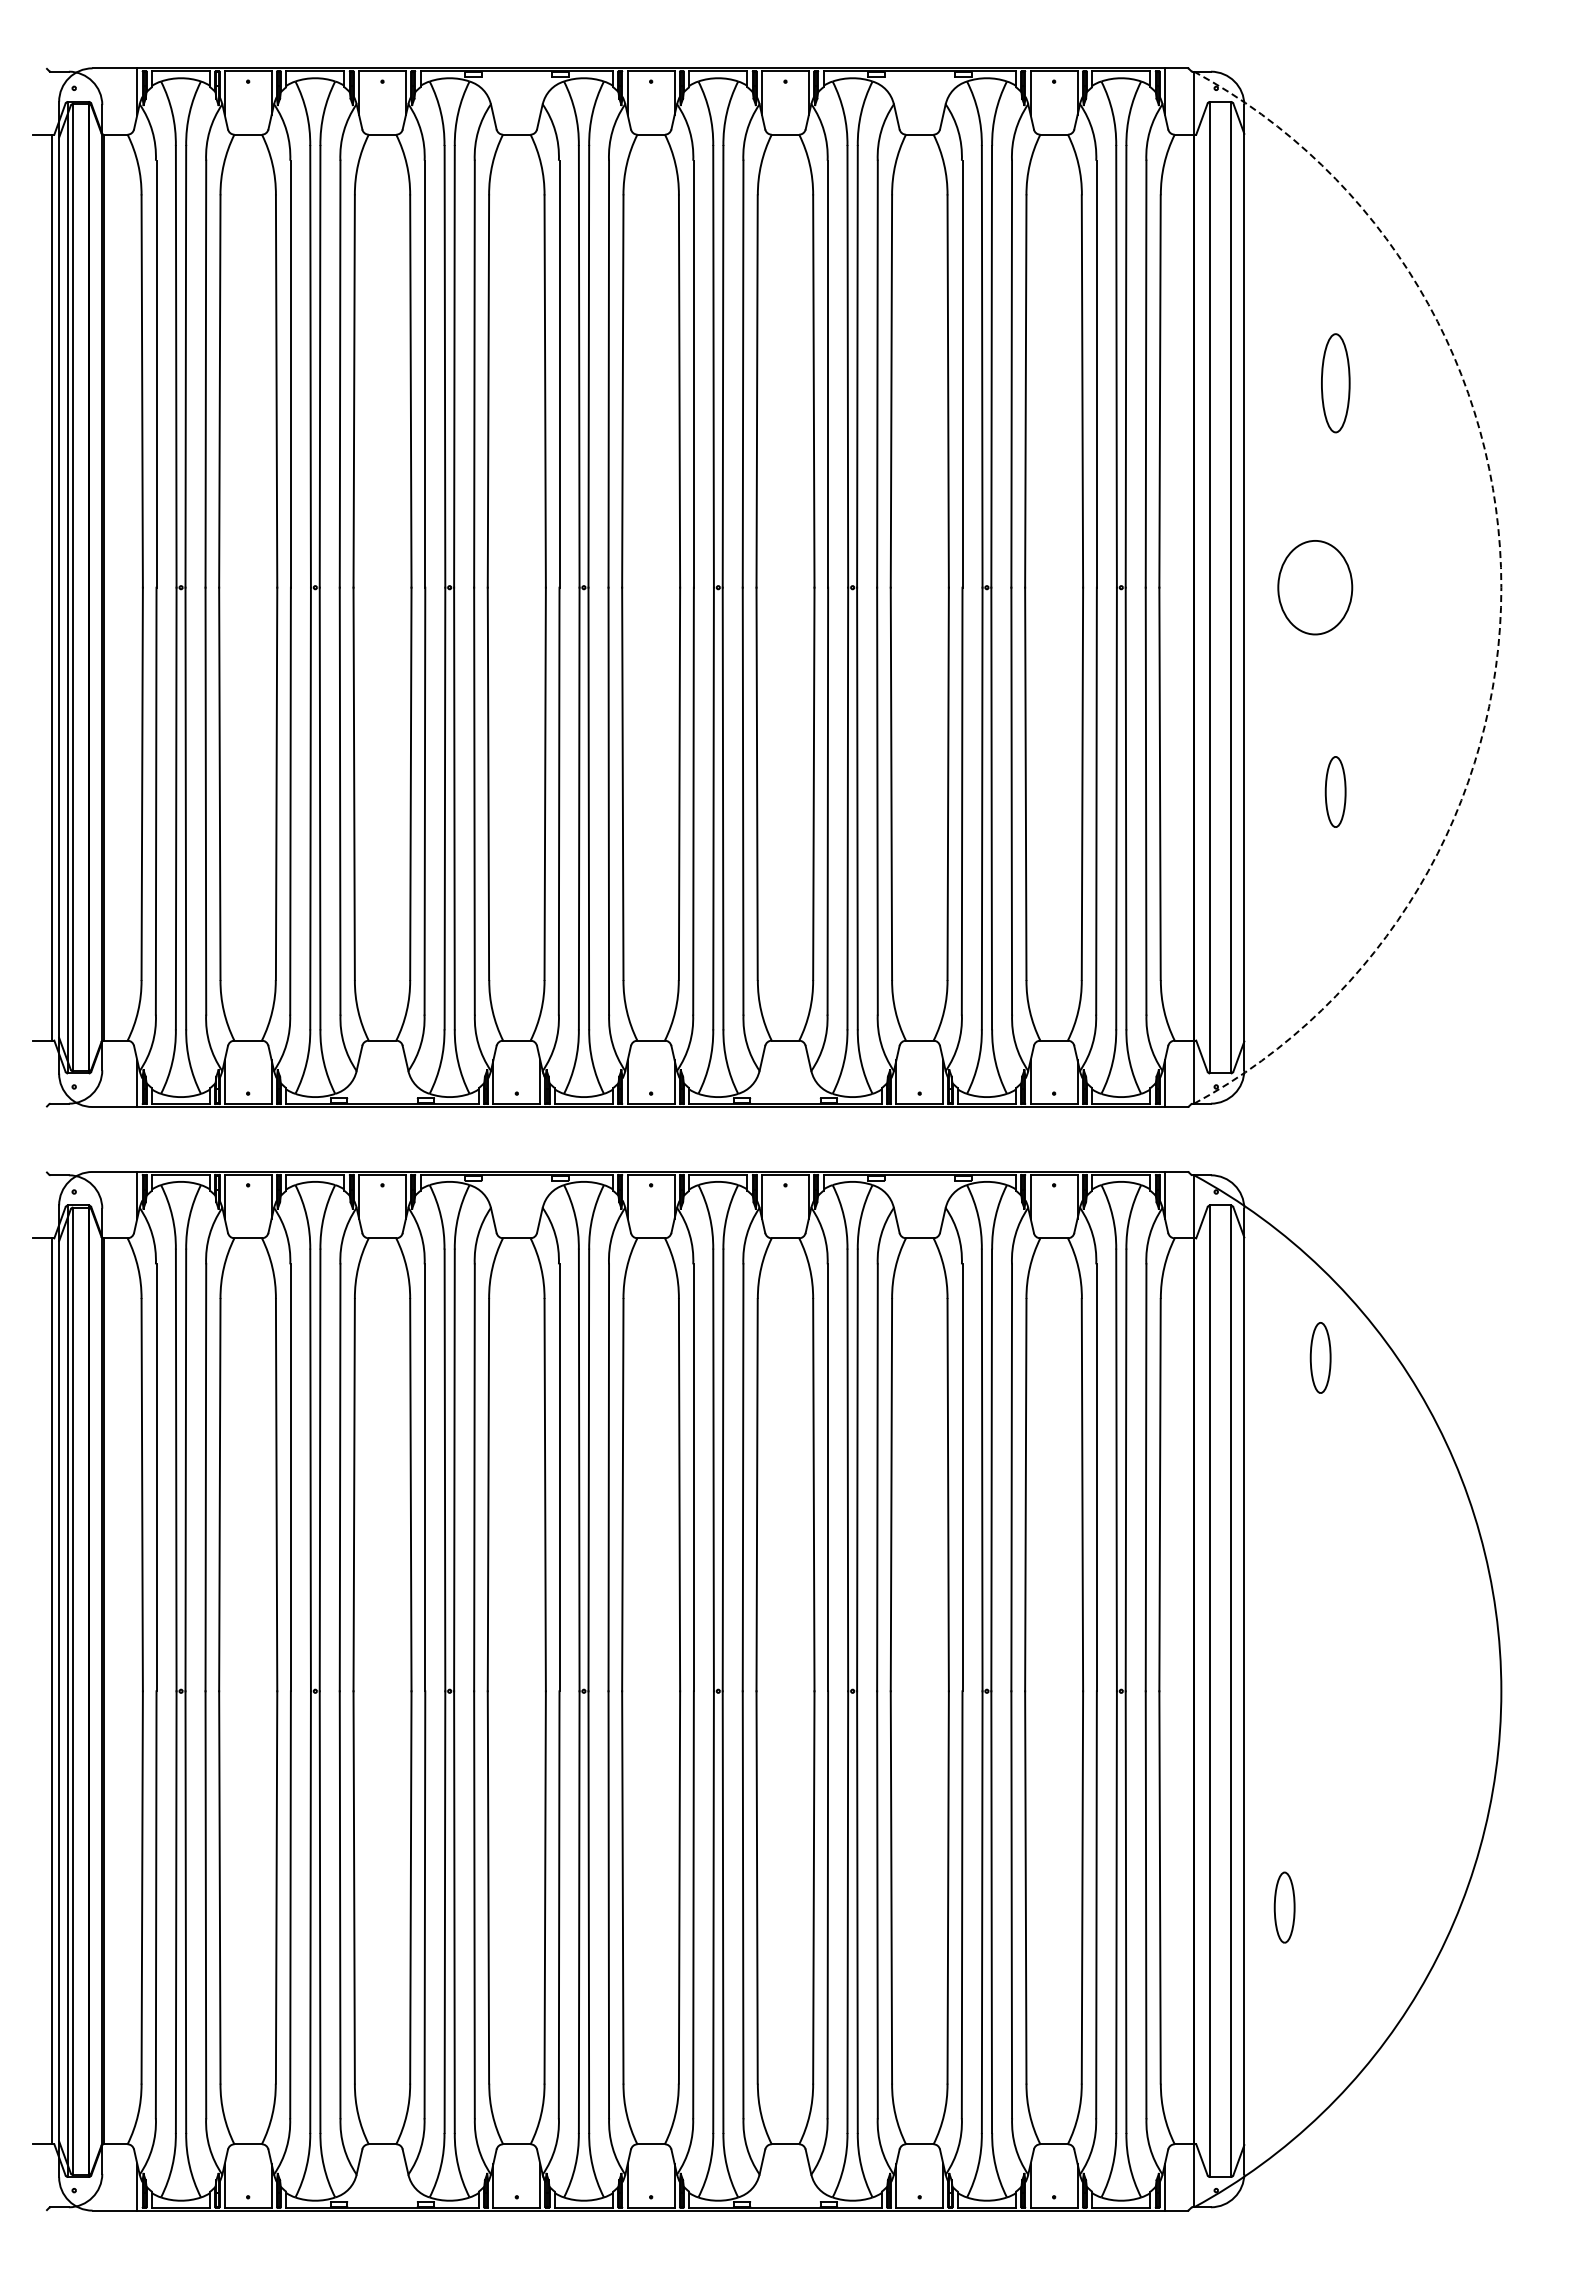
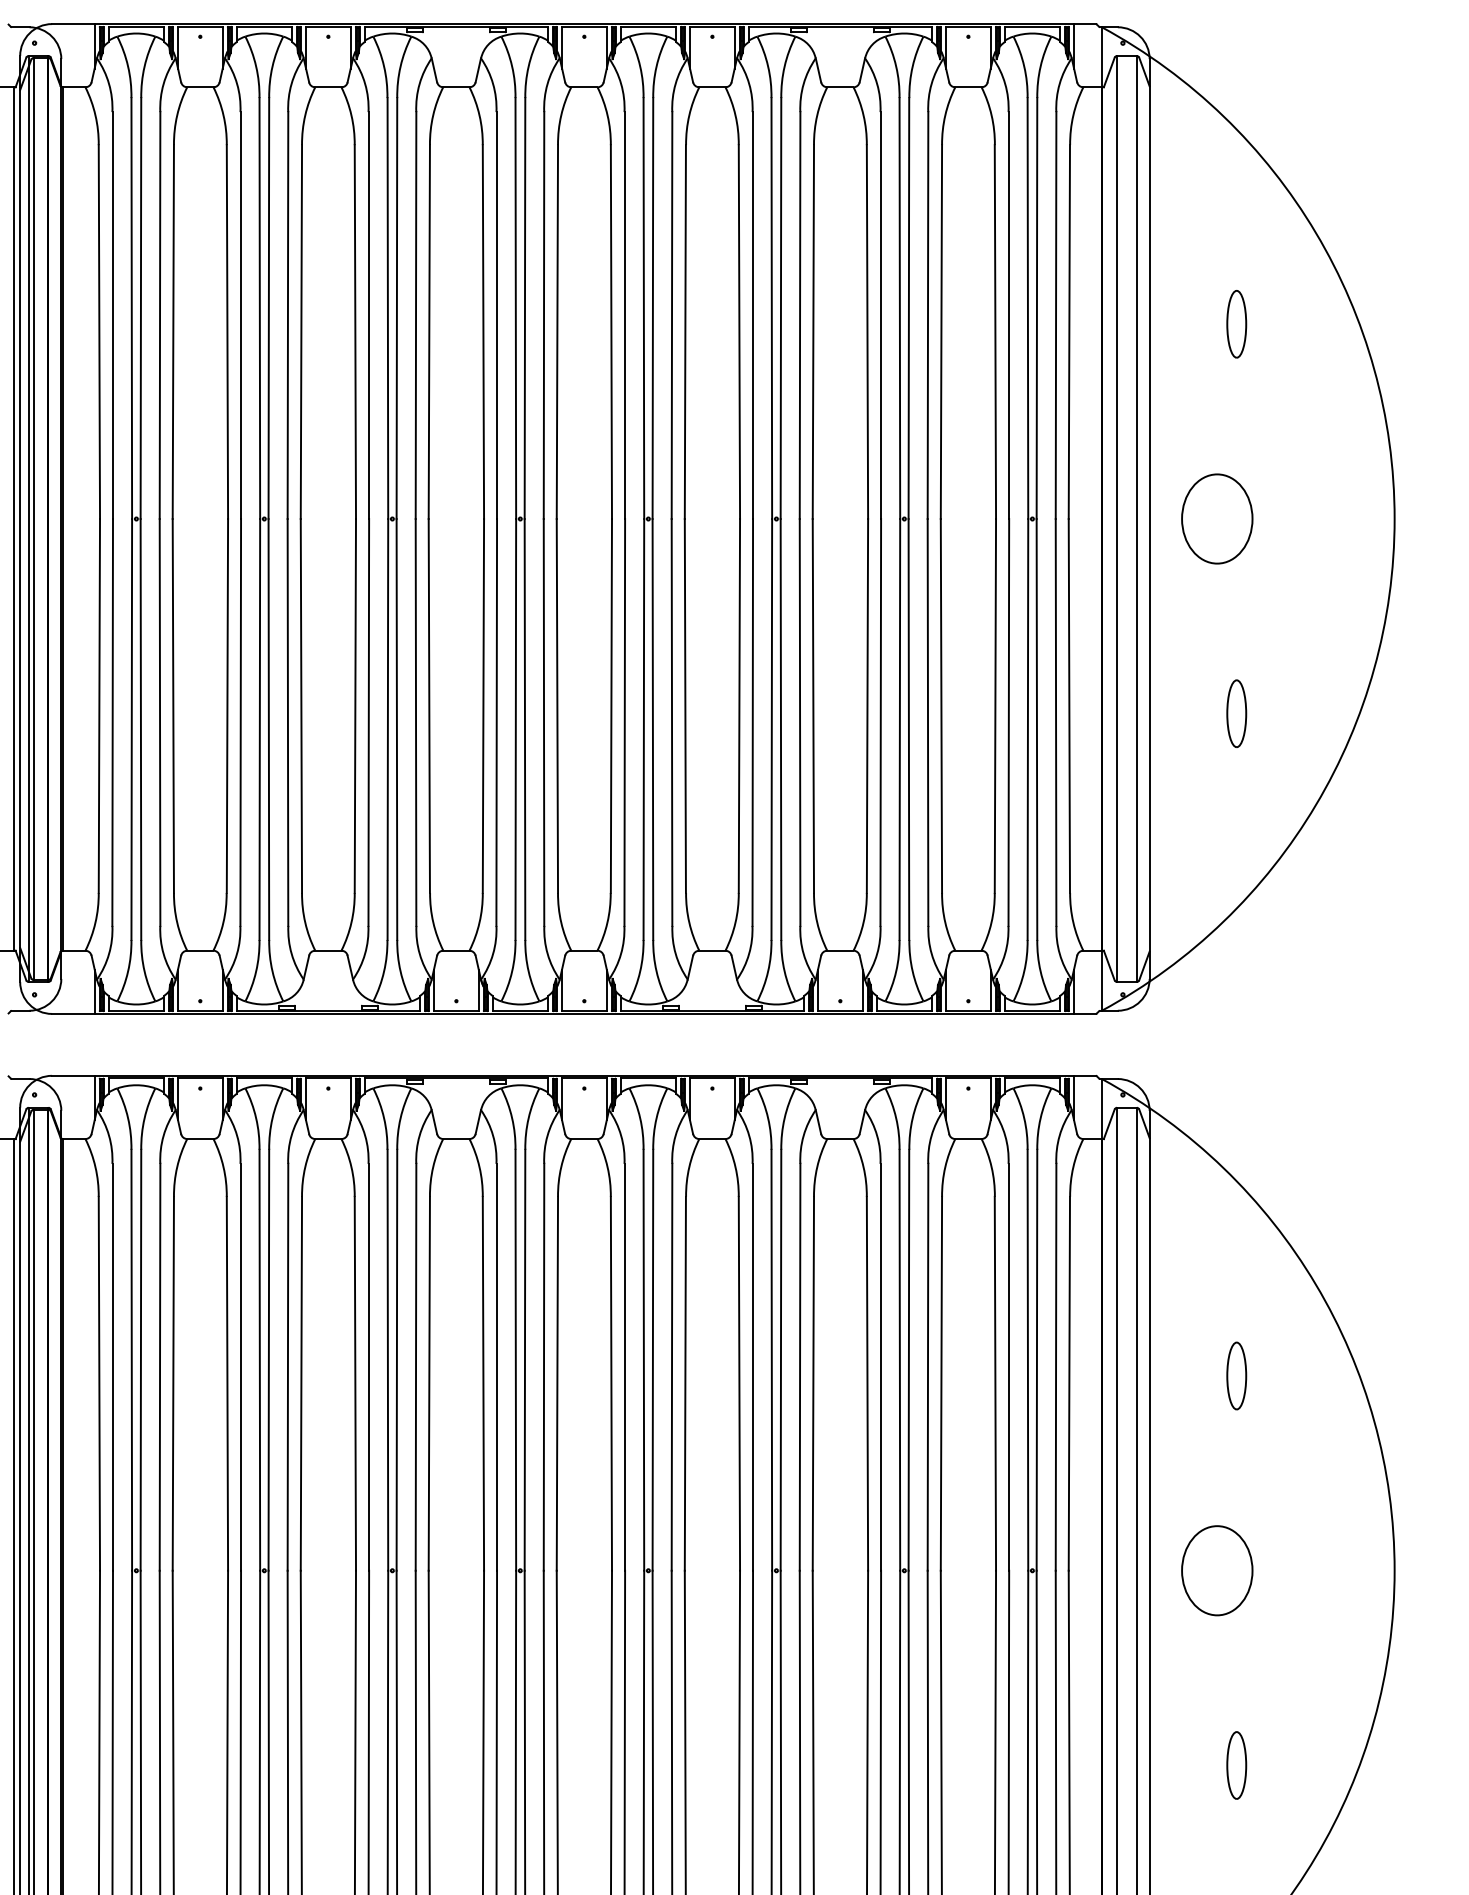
part: (1335, 383) -> (1236, 324), size x0.71
arc: (1501, 587) -> (1394, 518), dashed -> solid
part: (1320, 1357) -> (1236, 1375), moved
part: (1315, 1690) -> (1217, 1569), added
part: (1284, 1907) -> (1236, 1765), moved

